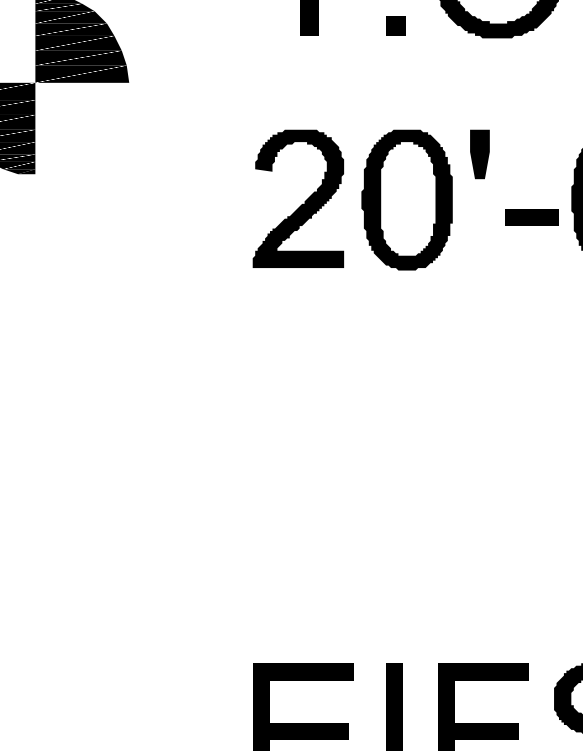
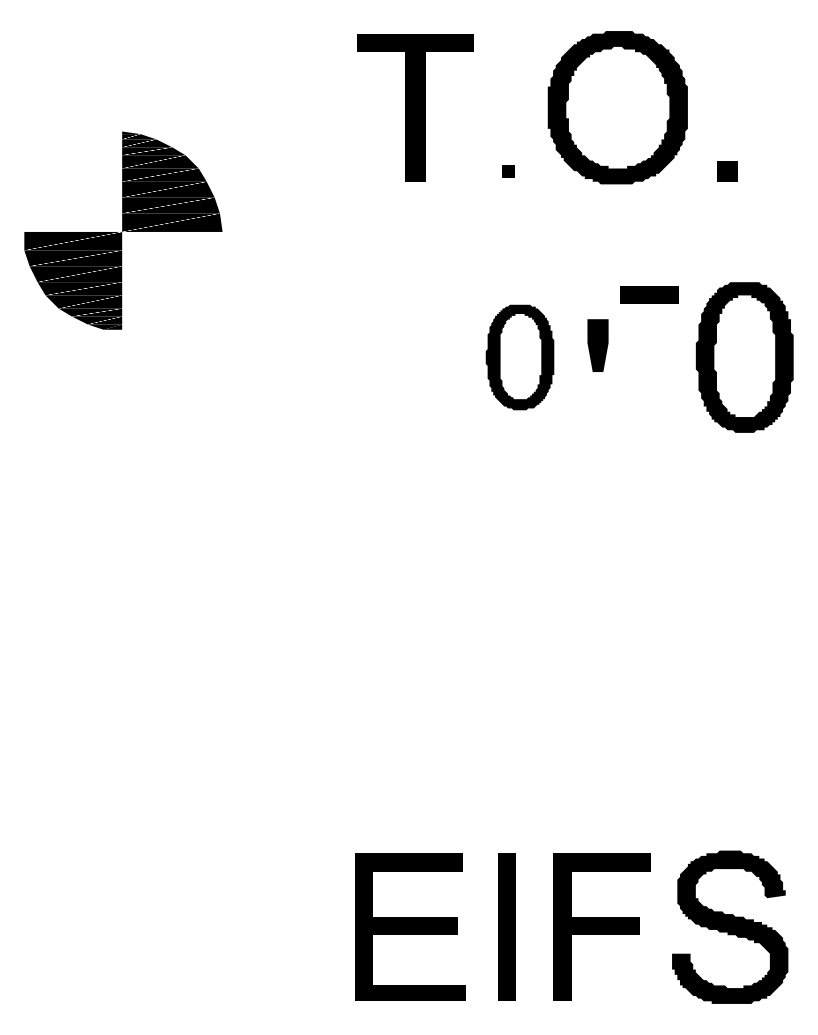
part: (396, 26) -> (508, 171), size x0.6
part: (479, 154) -> (597, 345), moved
fill: (298, 199) -> (403, 356), removed
part: (406, 200) -> (519, 357), size x0.7
part: (531, 216) -> (649, 294), moved

